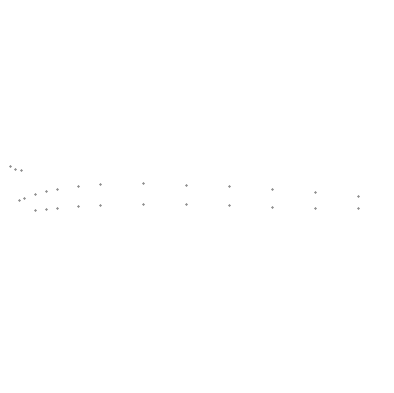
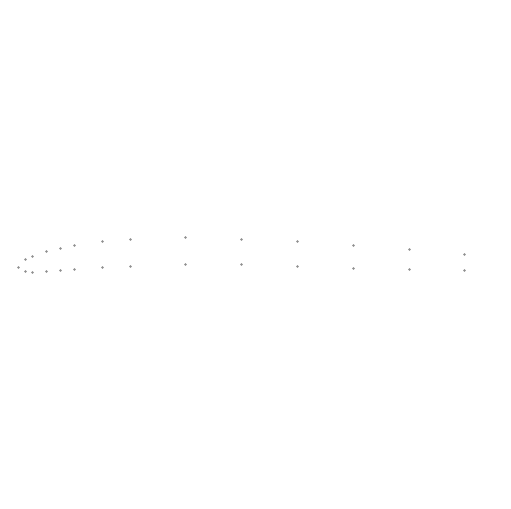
part: (15, 167) -> (25, 269), moved

